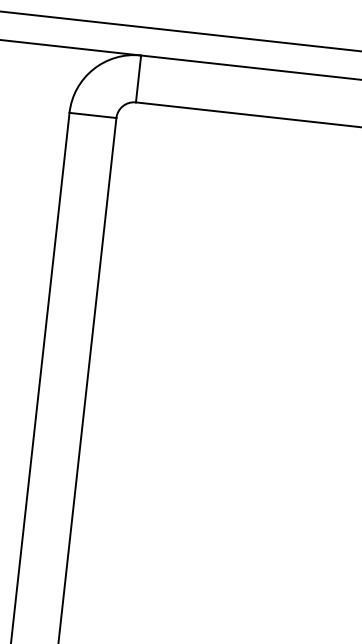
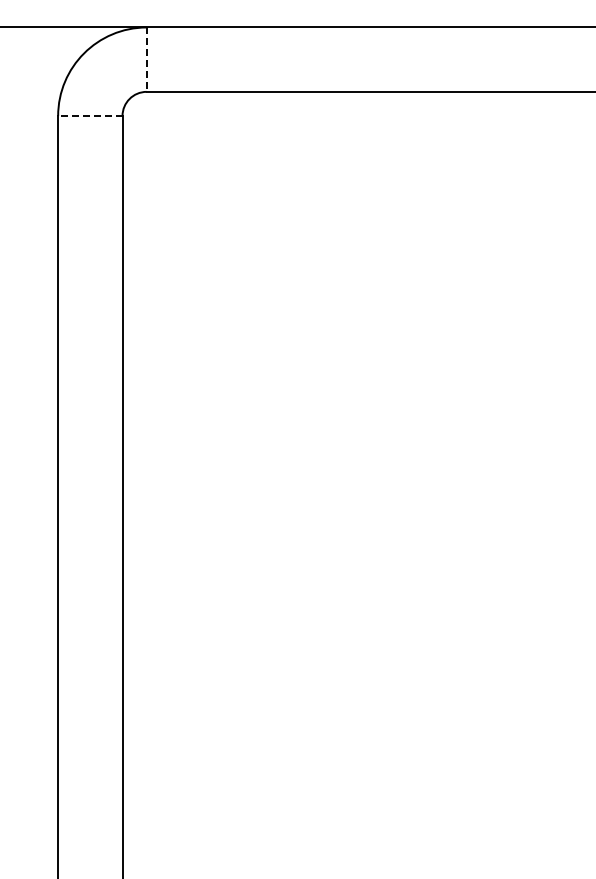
line: (138, 79) -> (146, 60), solid -> dashed
line: (92, 115) -> (89, 116), solid -> dashed

